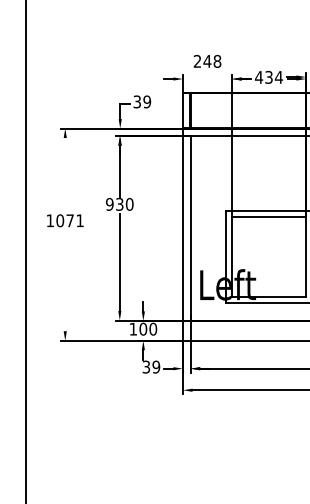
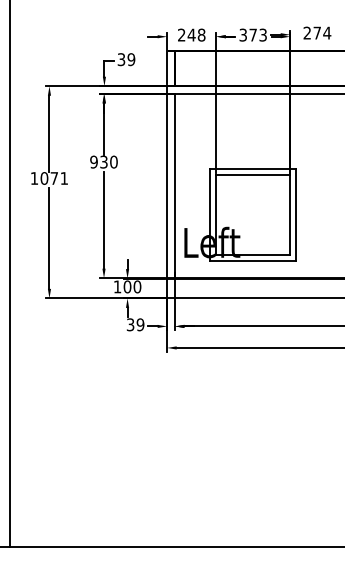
text: (207, 60) -> (191, 34), moved
text: (269, 76) -> (253, 34), 434 -> 373
line: (65, 175) -> (49, 133), added
line: (65, 280) -> (49, 238), added

